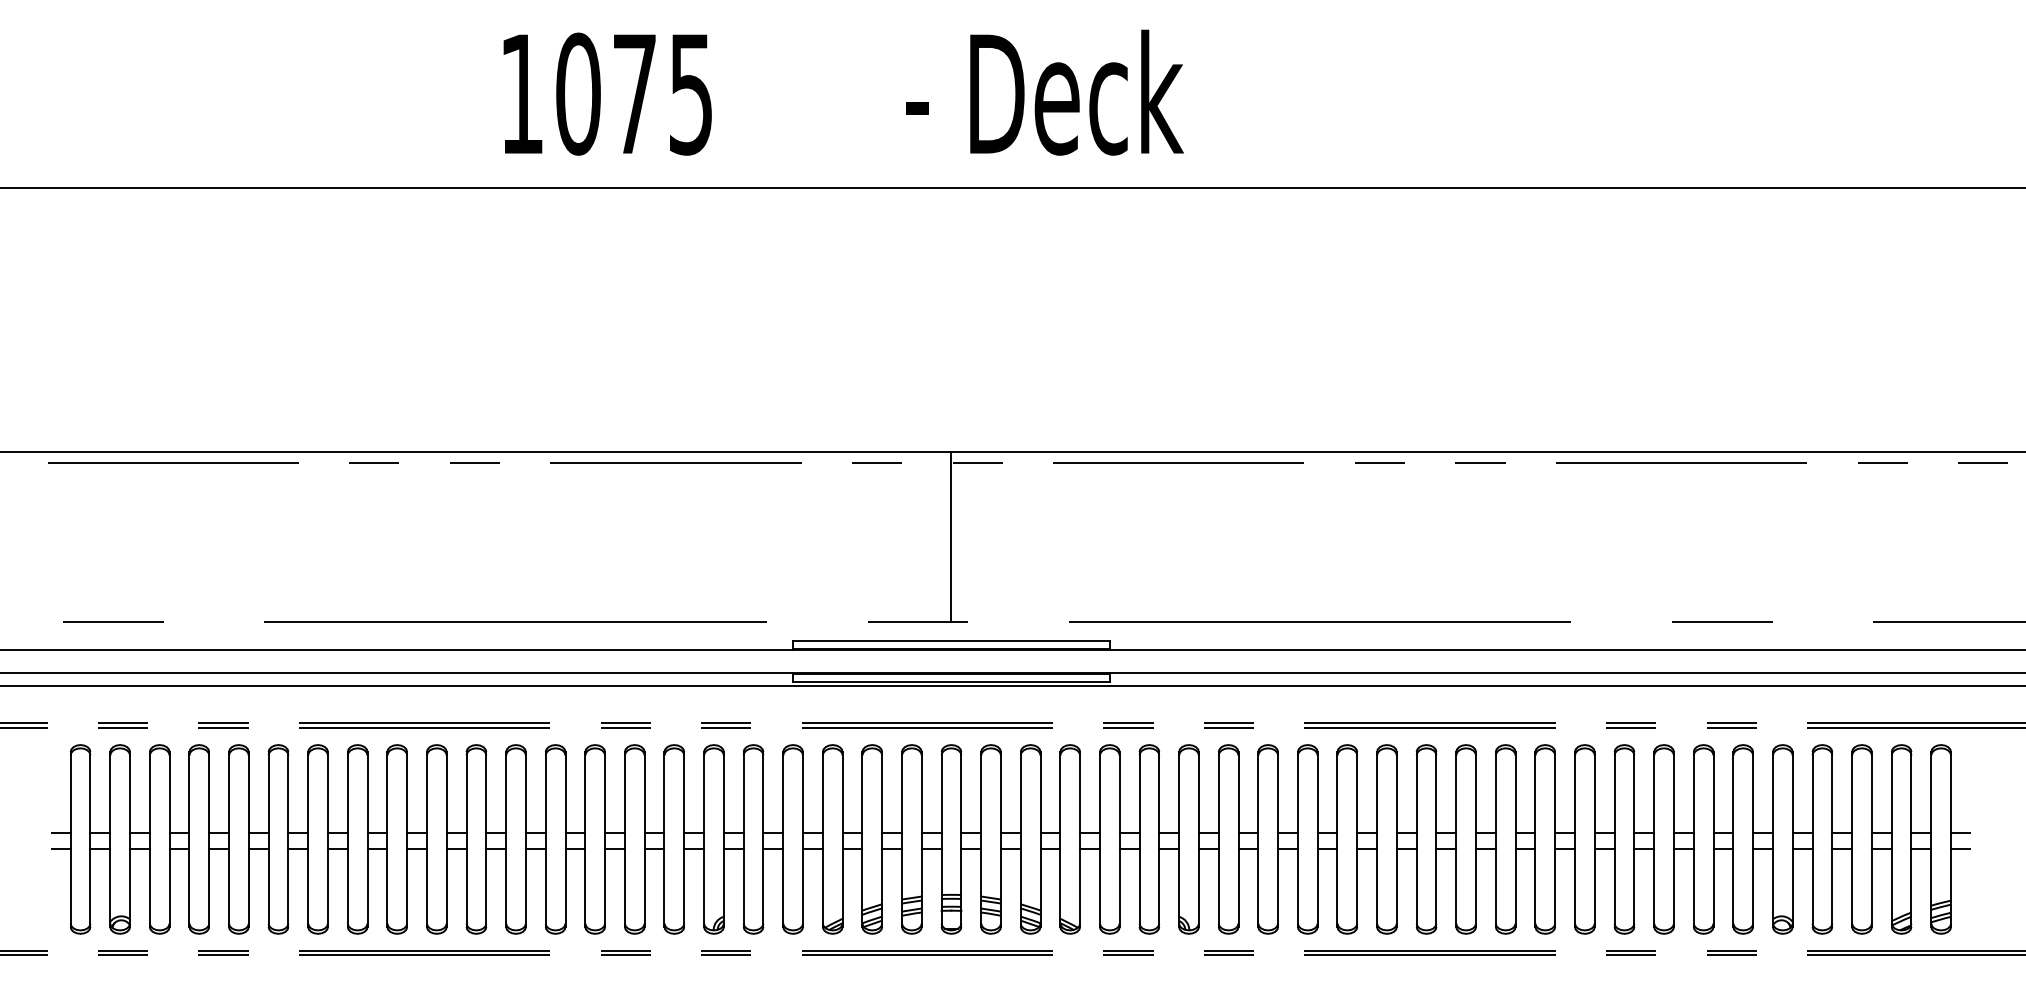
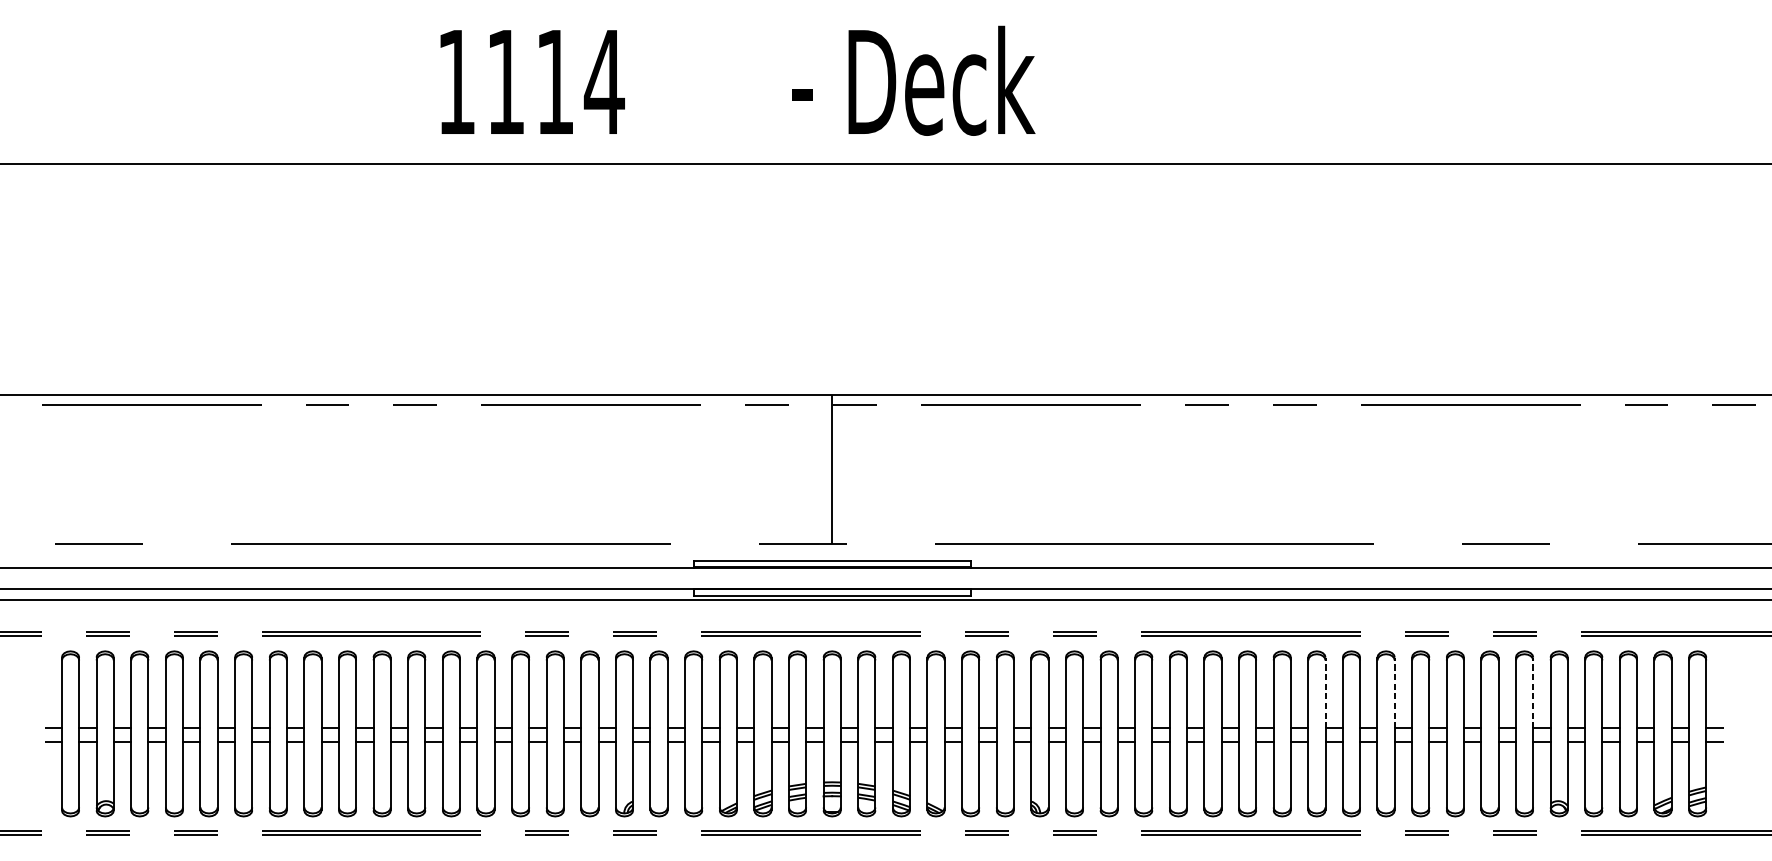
text: (635, 93) -> (555, 81), 1075 -> 1114
line: (1515, 792) -> (1325, 692), solid -> dashed
line: (1594, 792) -> (1394, 692), solid -> dashed
line: (1753, 792) -> (1533, 692), solid -> dashed

